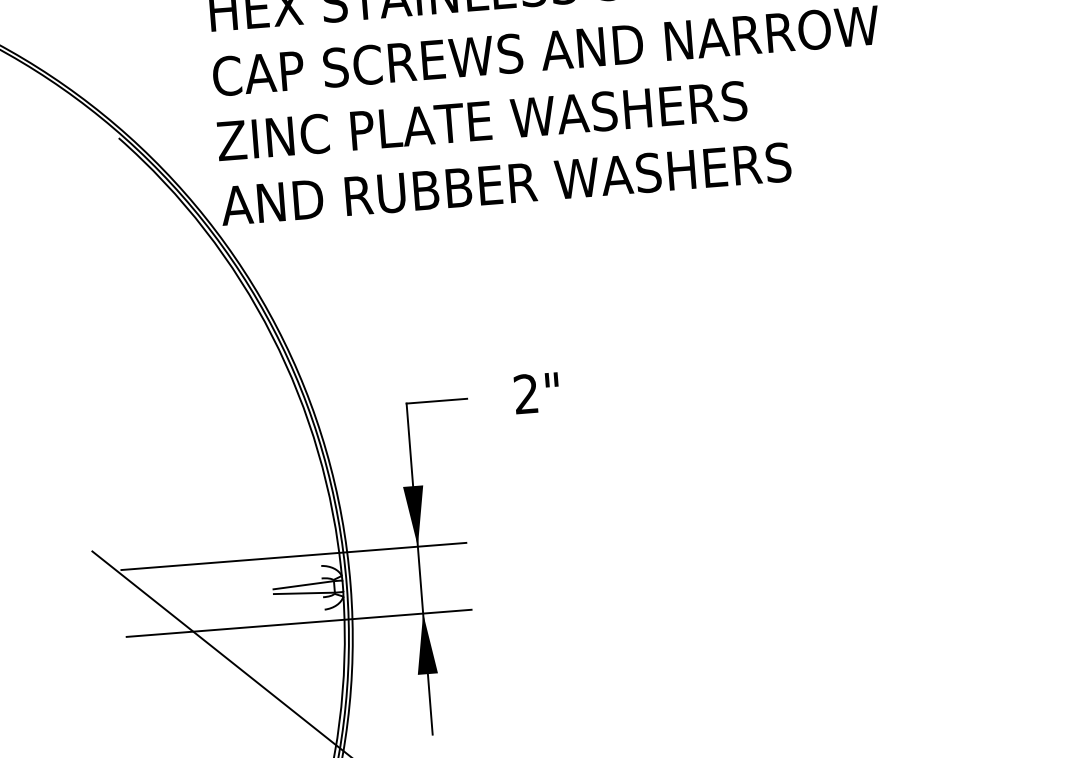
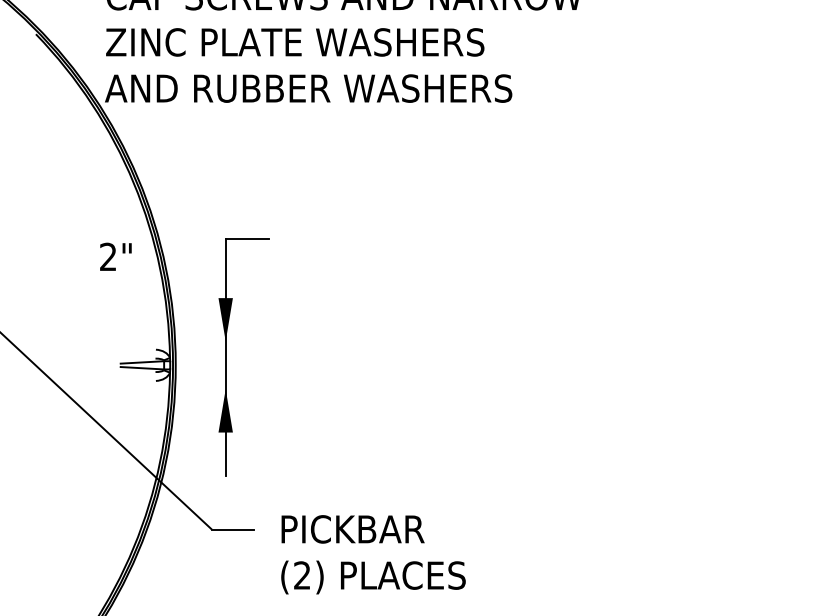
text: (536, 392) -> (115, 256), moved
line: (293, 556) -> (136, 341), removed
line: (298, 623) -> (136, 389), removed

